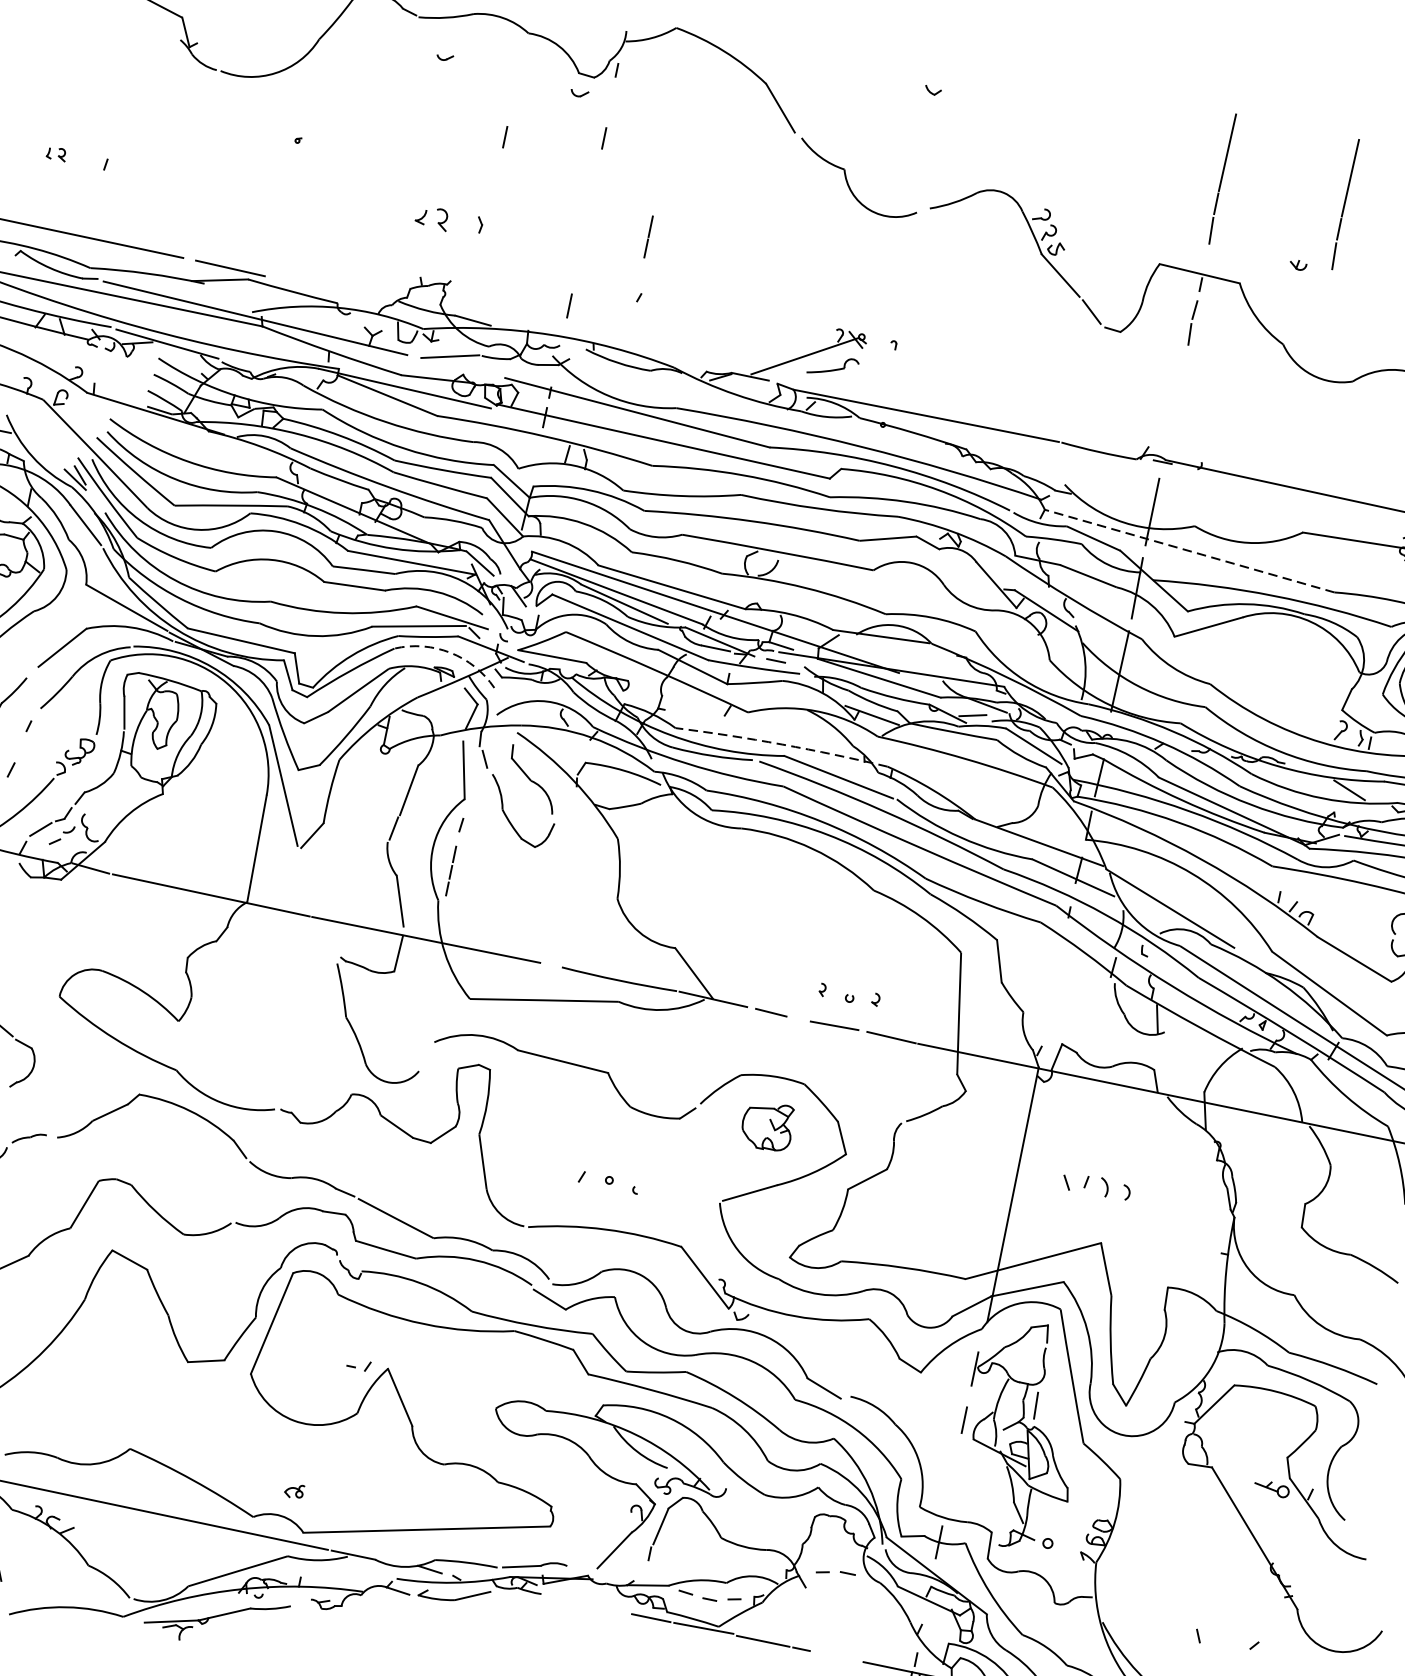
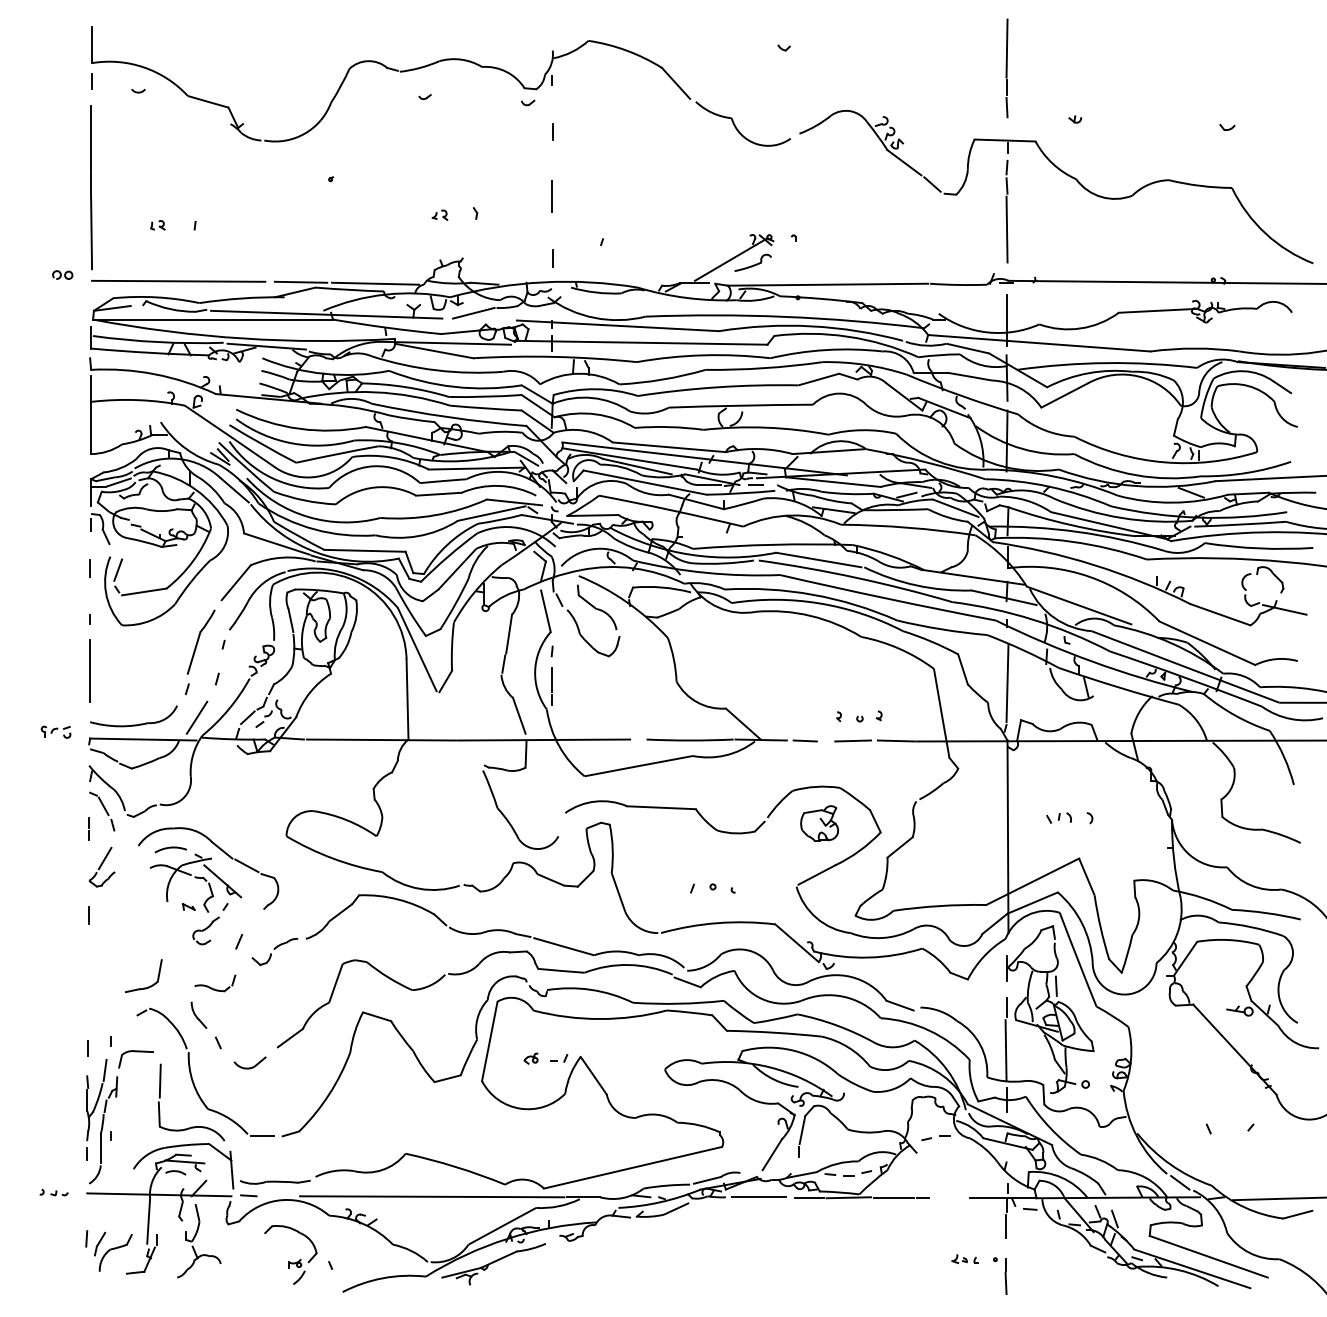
line: (505, 136) -> (480, 145), removed
part: (1344, 204) -> (1099, 68), removed
part: (431, 216) -> (439, 214), size x0.62
line: (648, 236) -> (551, 196), moved
line: (328, 290) -> (375, 283), added
line: (1177, 391) -> (1006, 229), added
line: (1189, 551) -> (1039, 343), dashed -> solid
arc: (450, 653) -> (518, 528), dashed -> solid
arc: (781, 744) -> (772, 544), dashed -> solid
line: (1054, 992) -> (1007, 683), added
part: (1085, 1183) -> (1058, 817), size x0.71
line: (951, 1476) -> (1005, 1050), added
part: (293, 1490) -> (530, 1058), moved
line: (584, 1603) -> (758, 1197), added

